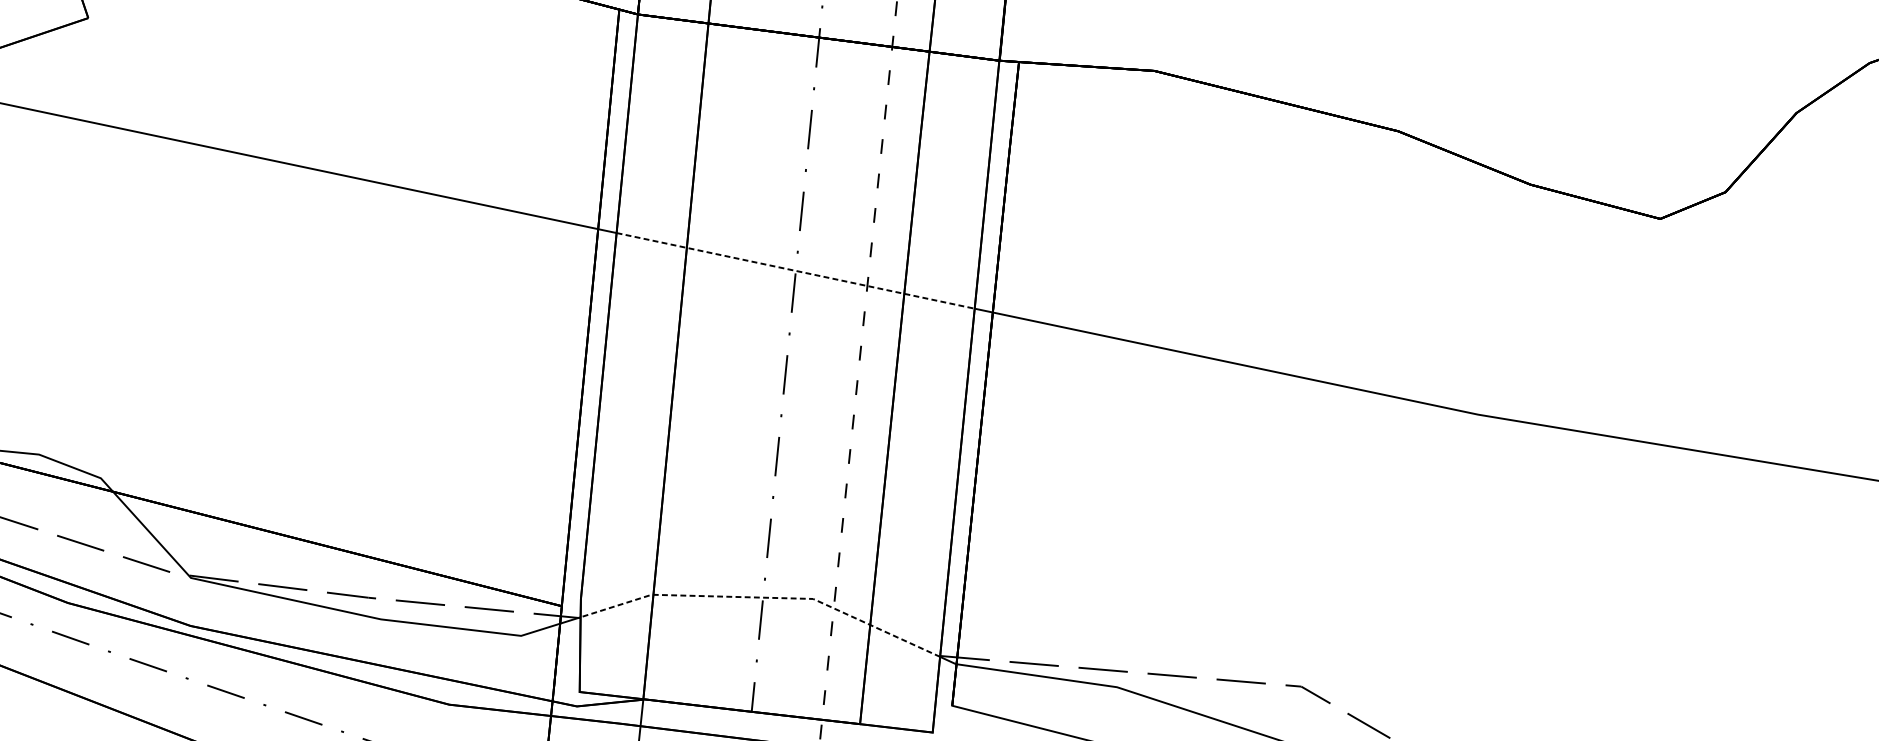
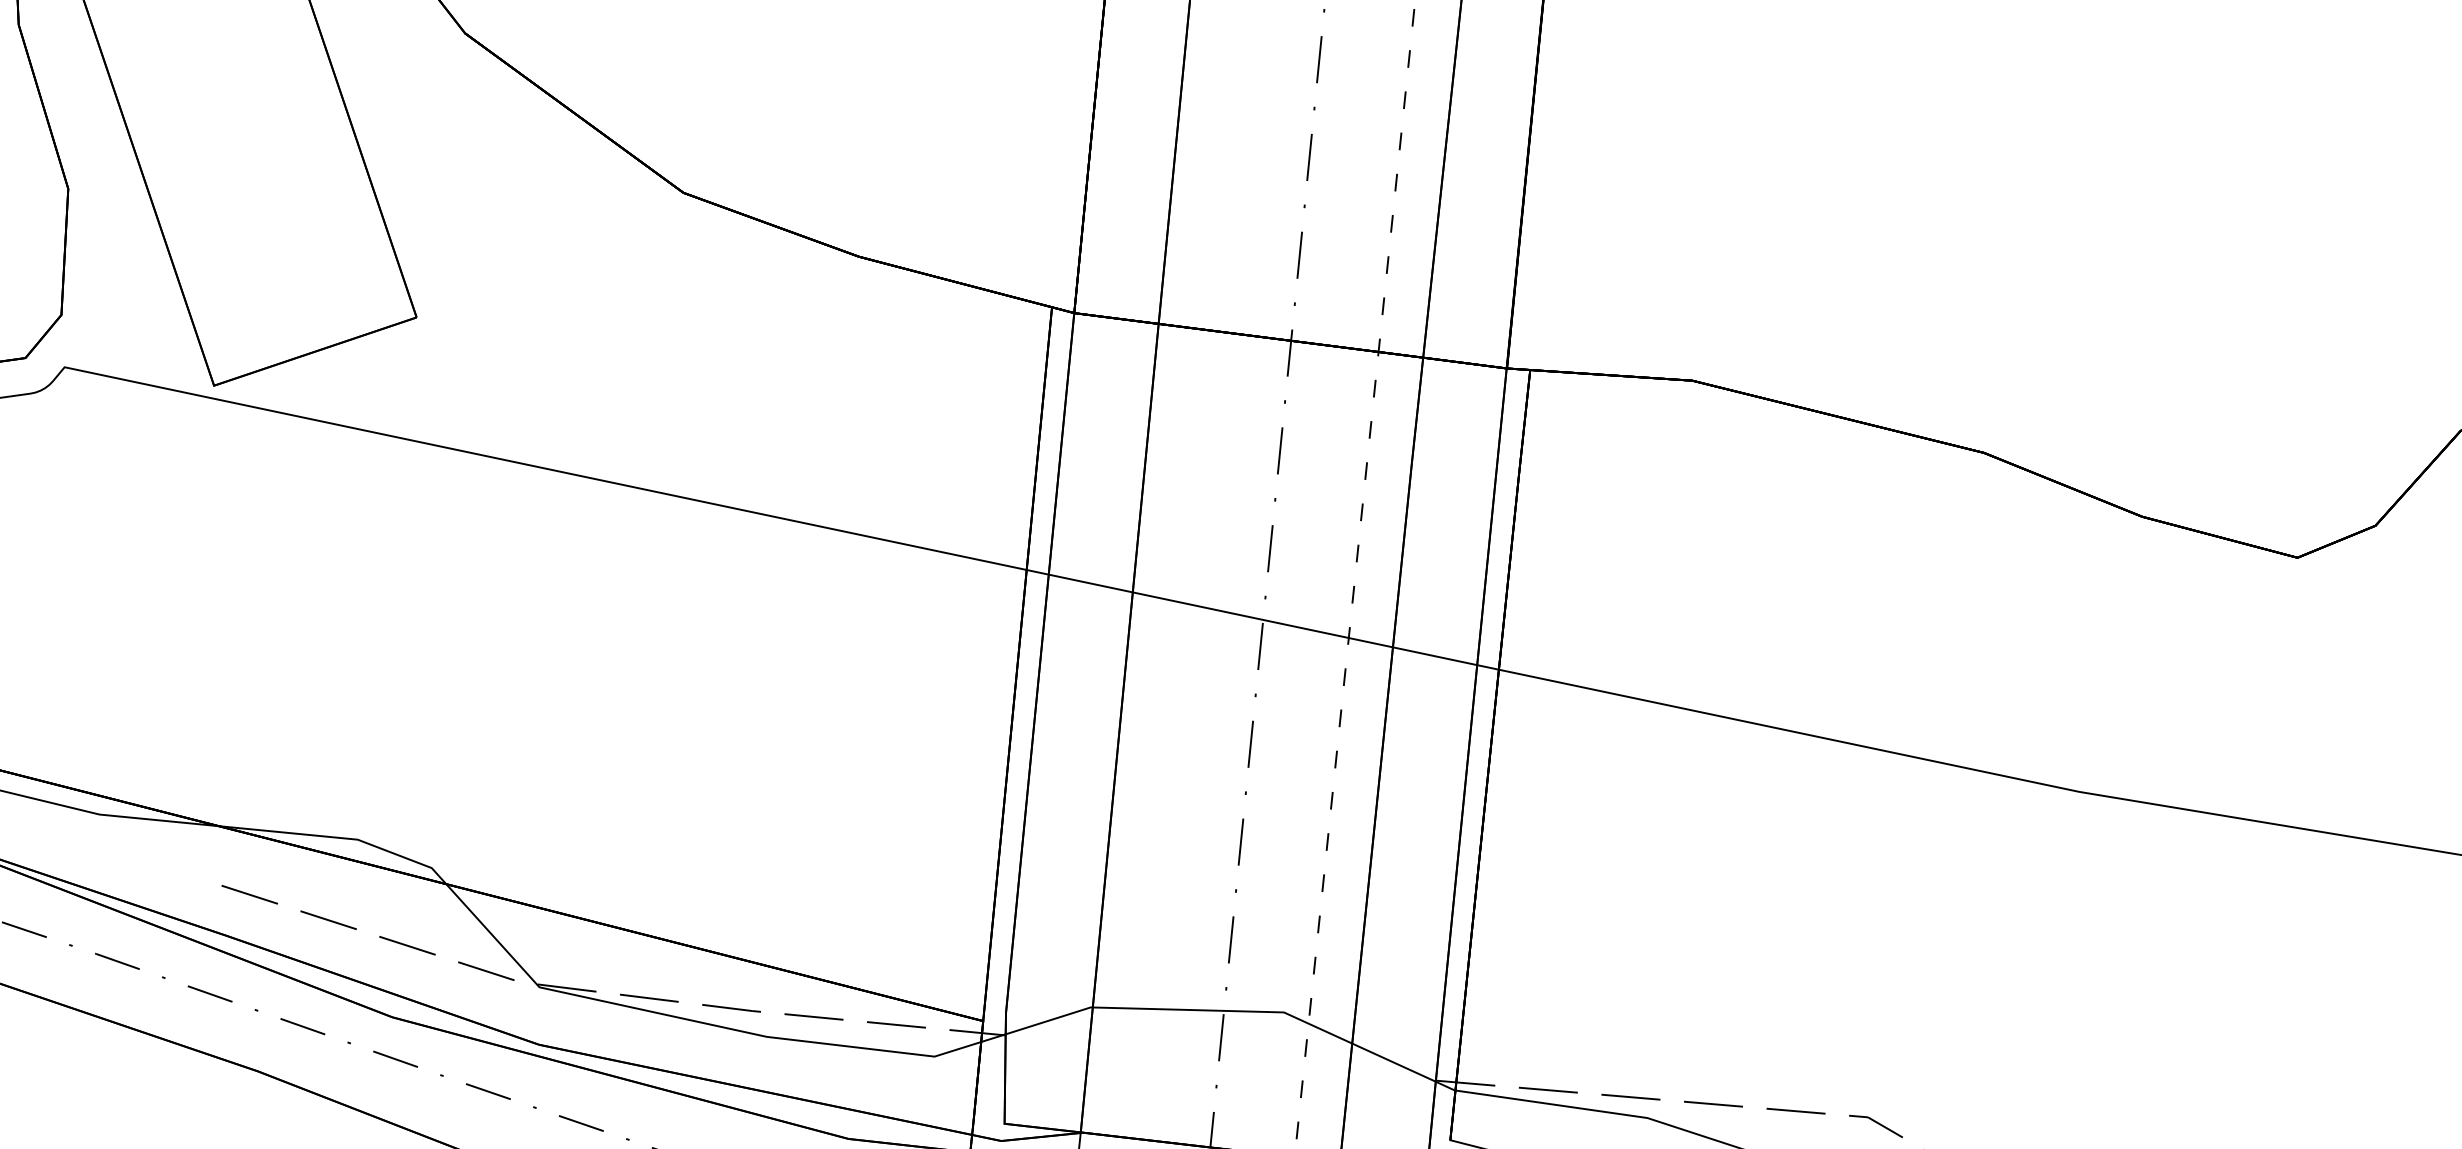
line: (796, 270) -> (1263, 619), dashed -> solid
line: (764, 597) -> (1225, 1010), dashed -> solid

